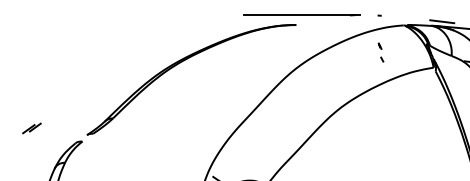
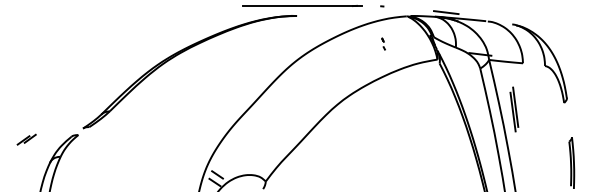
part: (380, 51) -> (383, 43), size x0.6
part: (31, 128) -> (26, 139), moved

